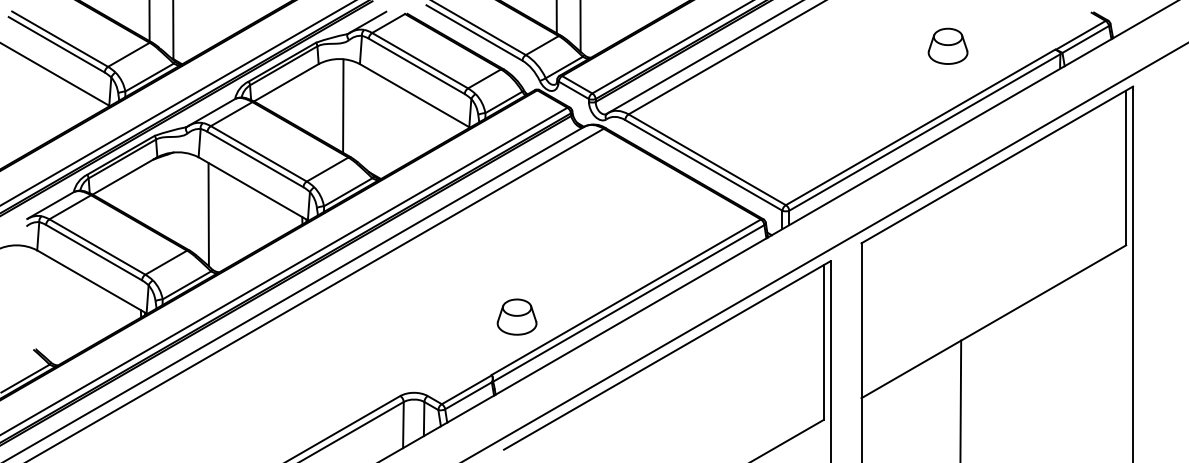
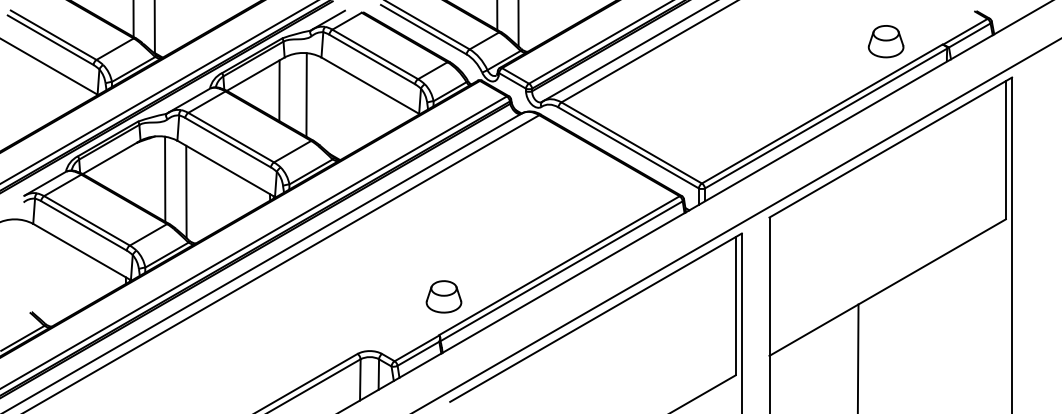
part: (947, 45) -> (885, 40), moved
line: (312, 101) -> (279, 90), added
line: (184, 199) -> (164, 178), added
part: (516, 316) -> (443, 296), moved

